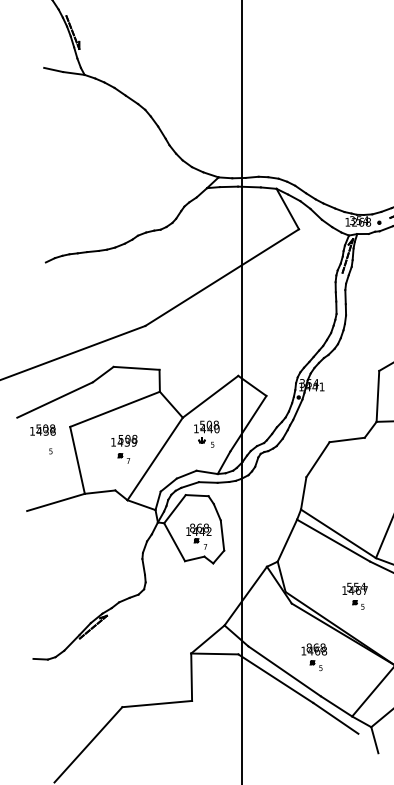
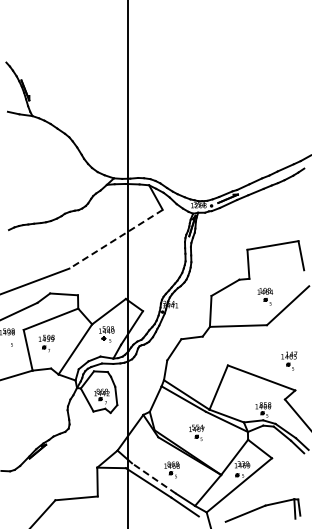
line: (221, 278) -> (115, 239), solid -> dashed
part: (124, 449) -> (46, 343), moved
line: (285, 671) -> (154, 478), solid -> dashed

